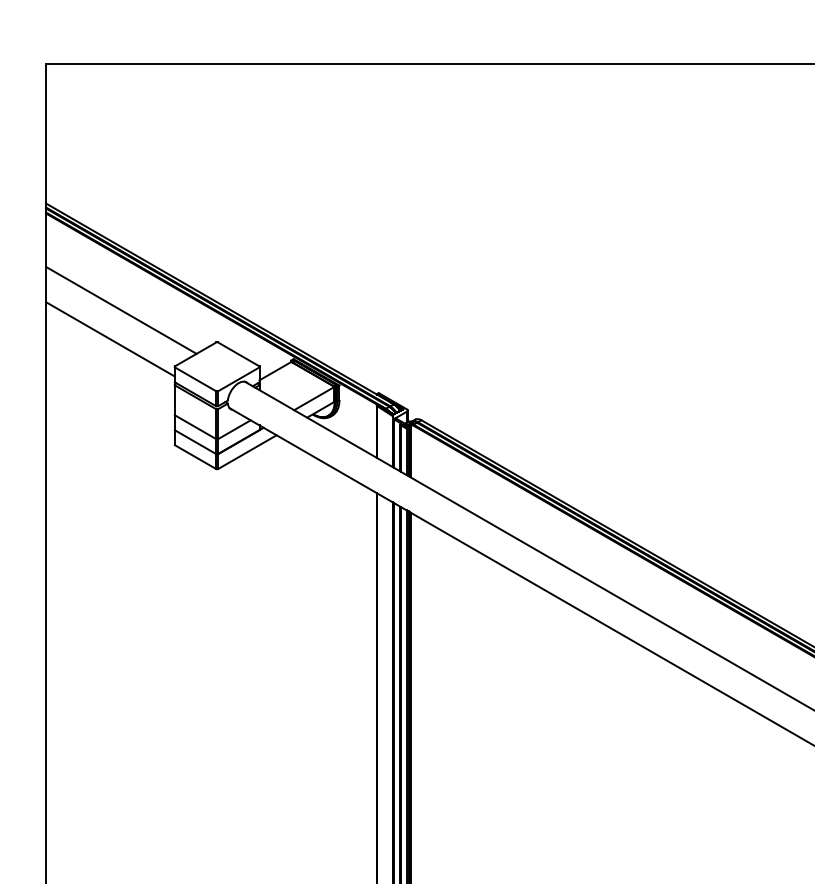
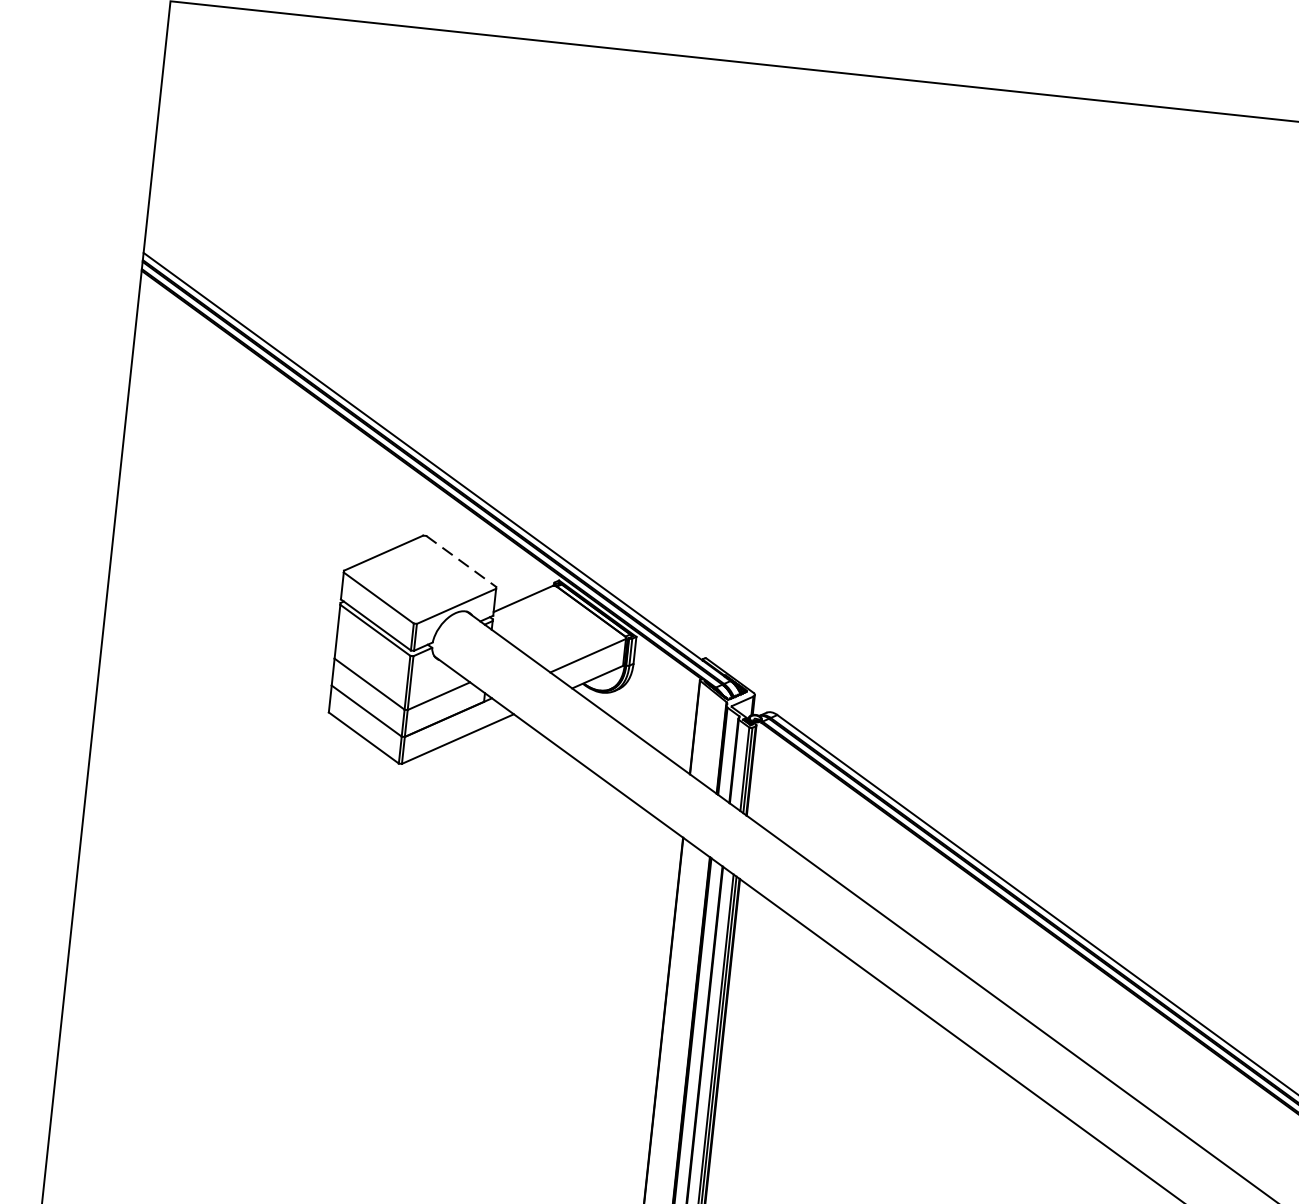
line: (121, 309) -> (258, 458), removed
line: (110, 339) -> (233, 509), removed
line: (238, 354) -> (460, 561), solid -> dashed

